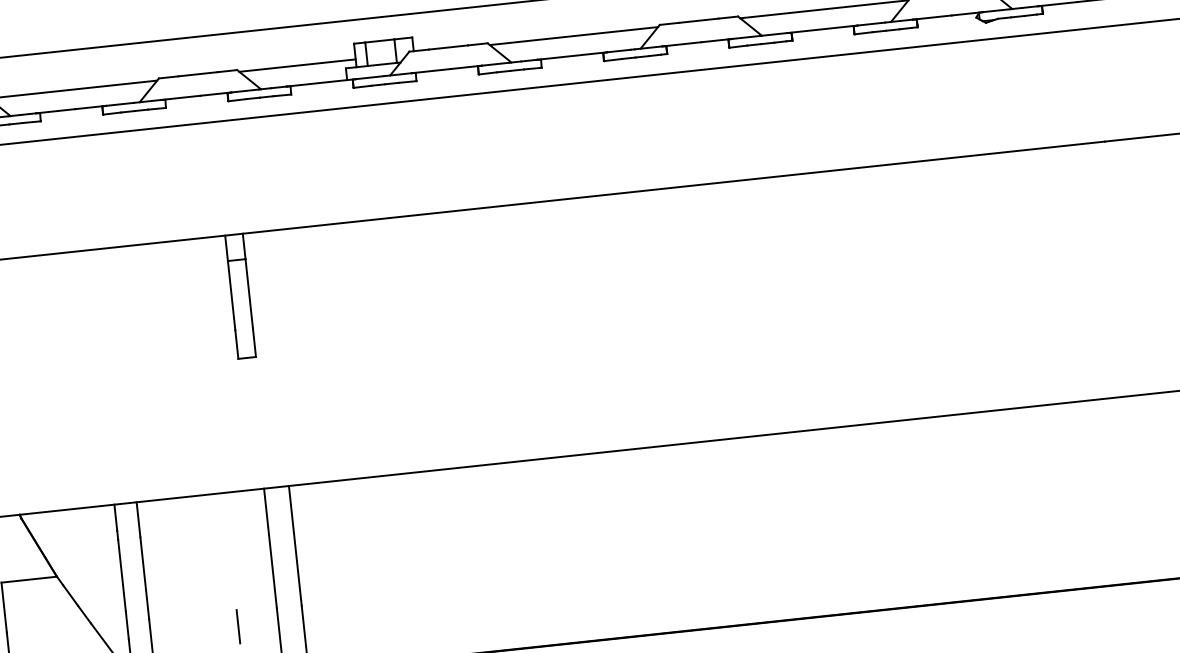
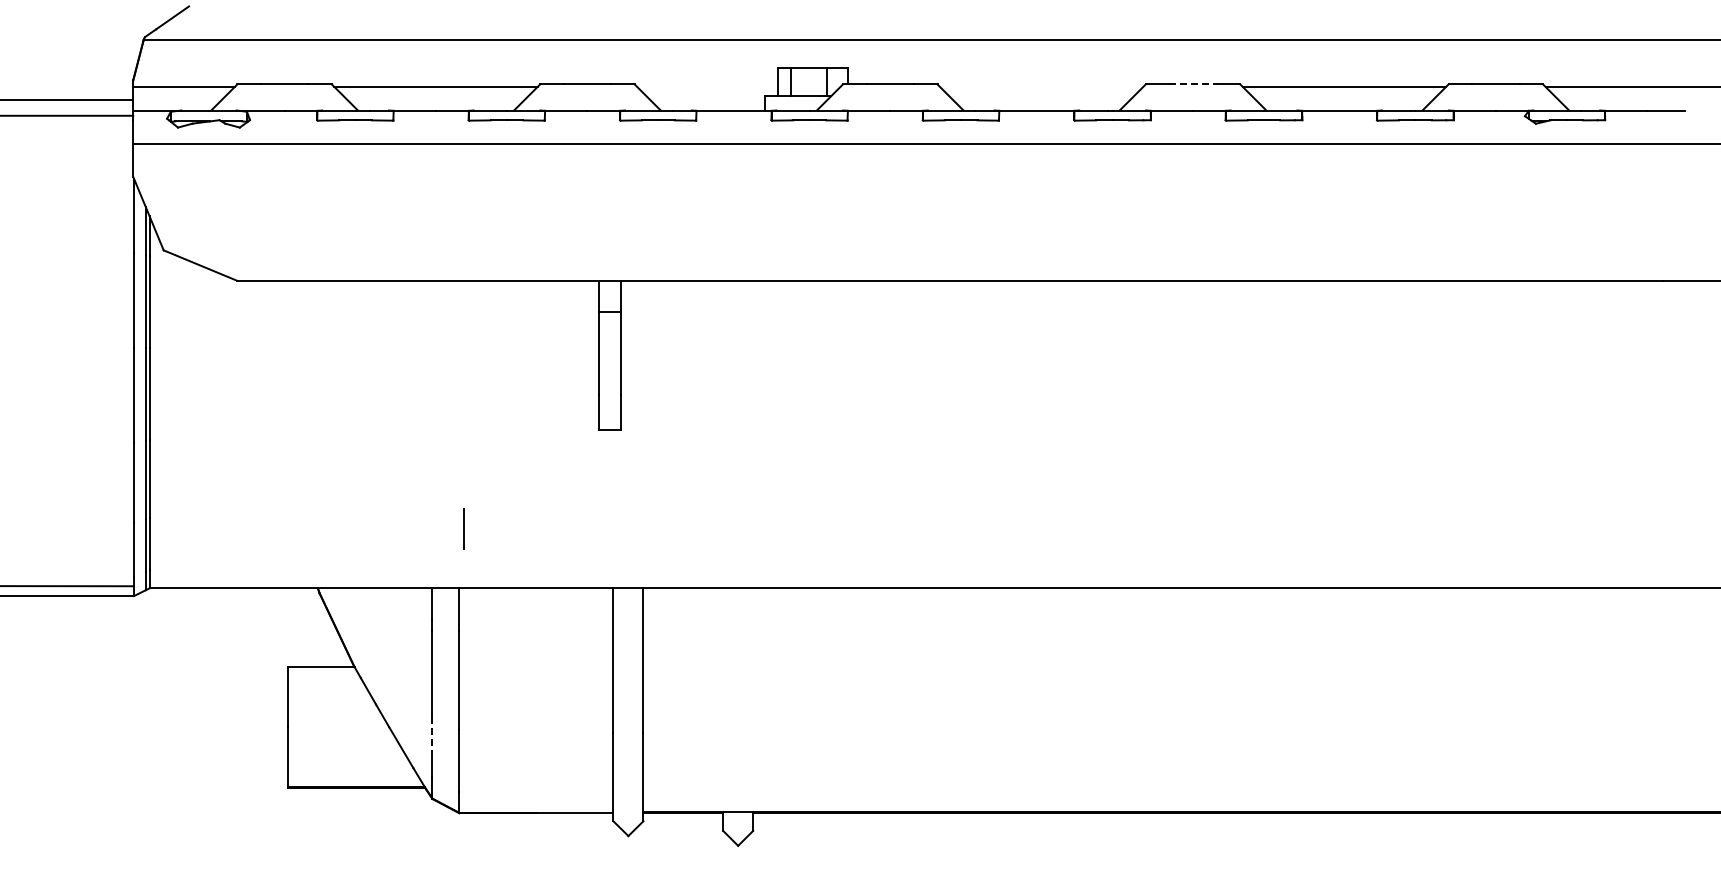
line: (699, 20) -> (1193, 84), solid -> dashed
line: (573, 35) -> (1041, 86), removed
line: (297, 65) -> (707, 86), removed
line: (127, 625) -> (432, 734), solid -> dashed
line: (237, 626) -> (463, 528), moved

